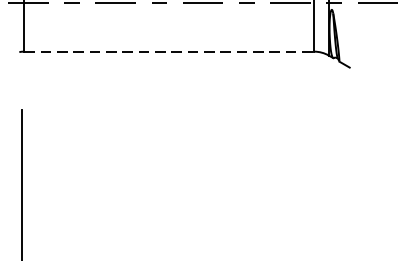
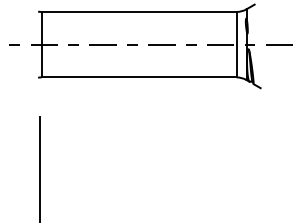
line: (169, 51) -> (139, 77), dashed -> solid

